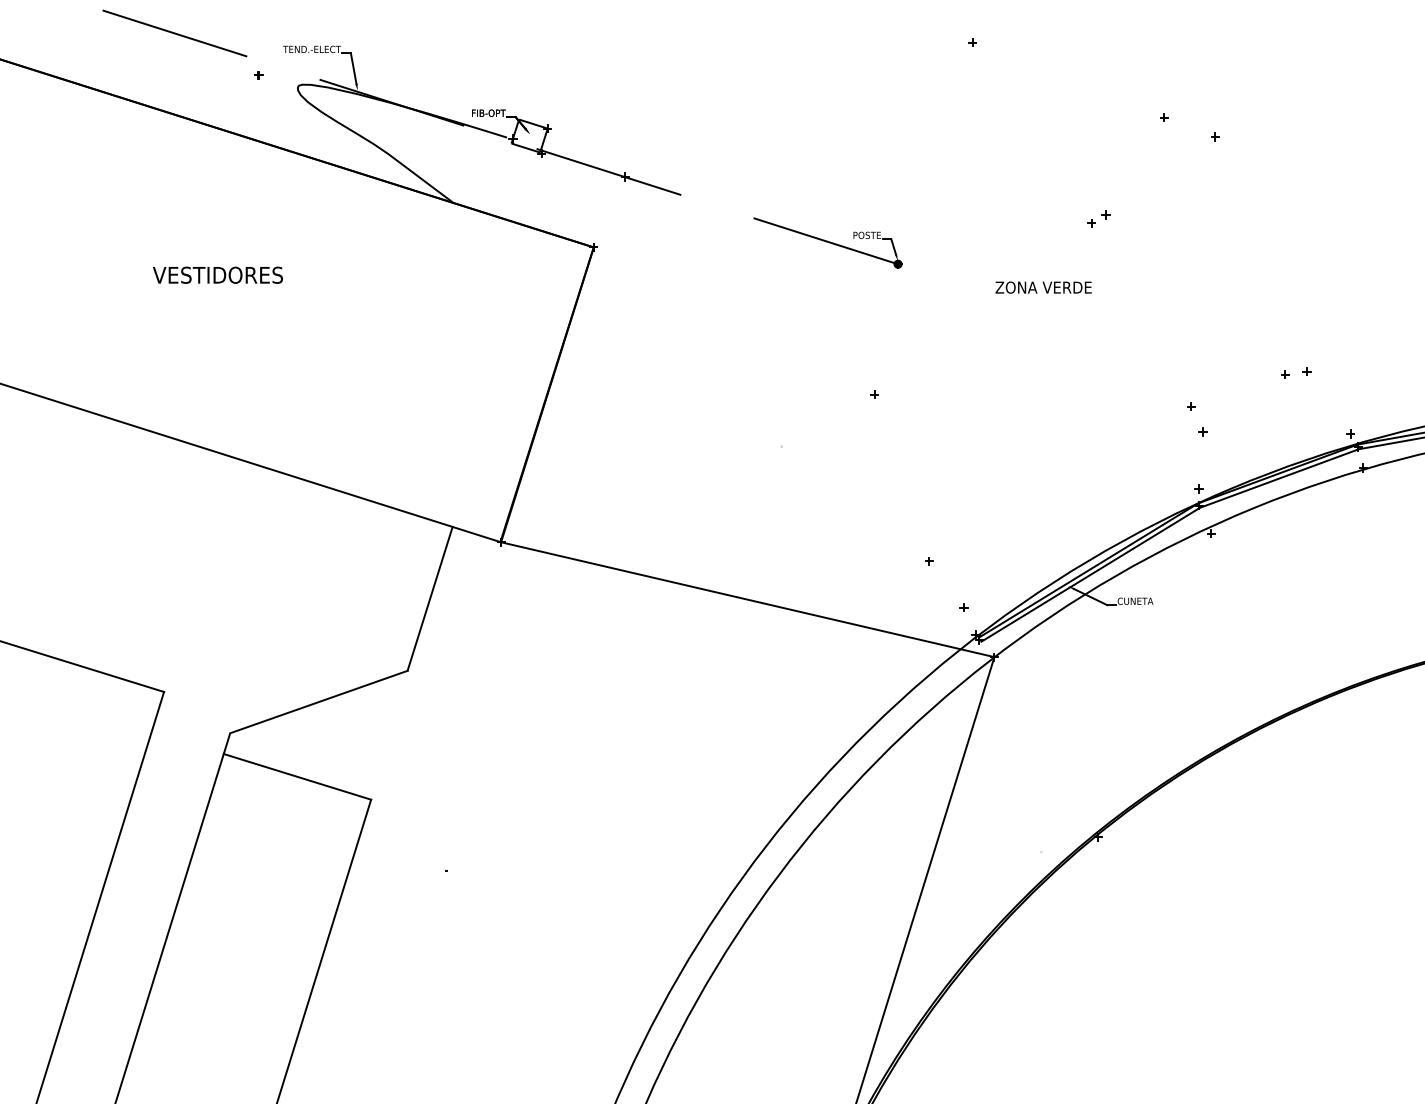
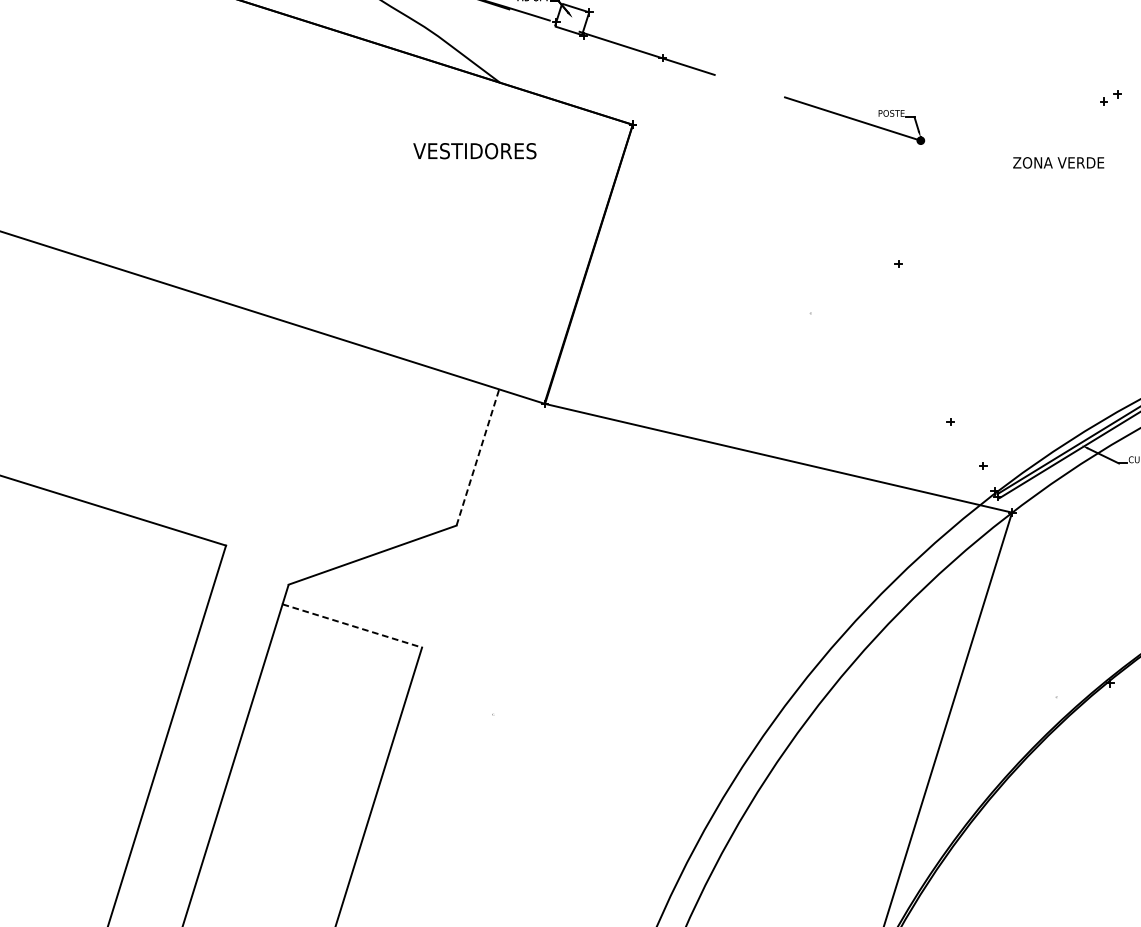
text: (217, 274) -> (474, 150), moved
line: (430, 598) -> (478, 457), solid -> dashed
line: (297, 777) -> (352, 626), solid -> dashed

